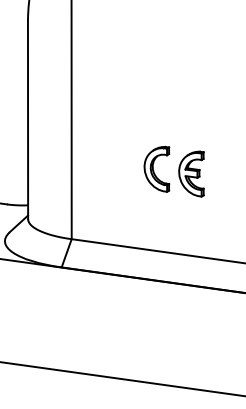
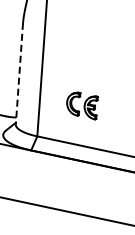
line: (28, 119) -> (19, 73), solid -> dashed
part: (174, 171) -> (82, 105), moved

